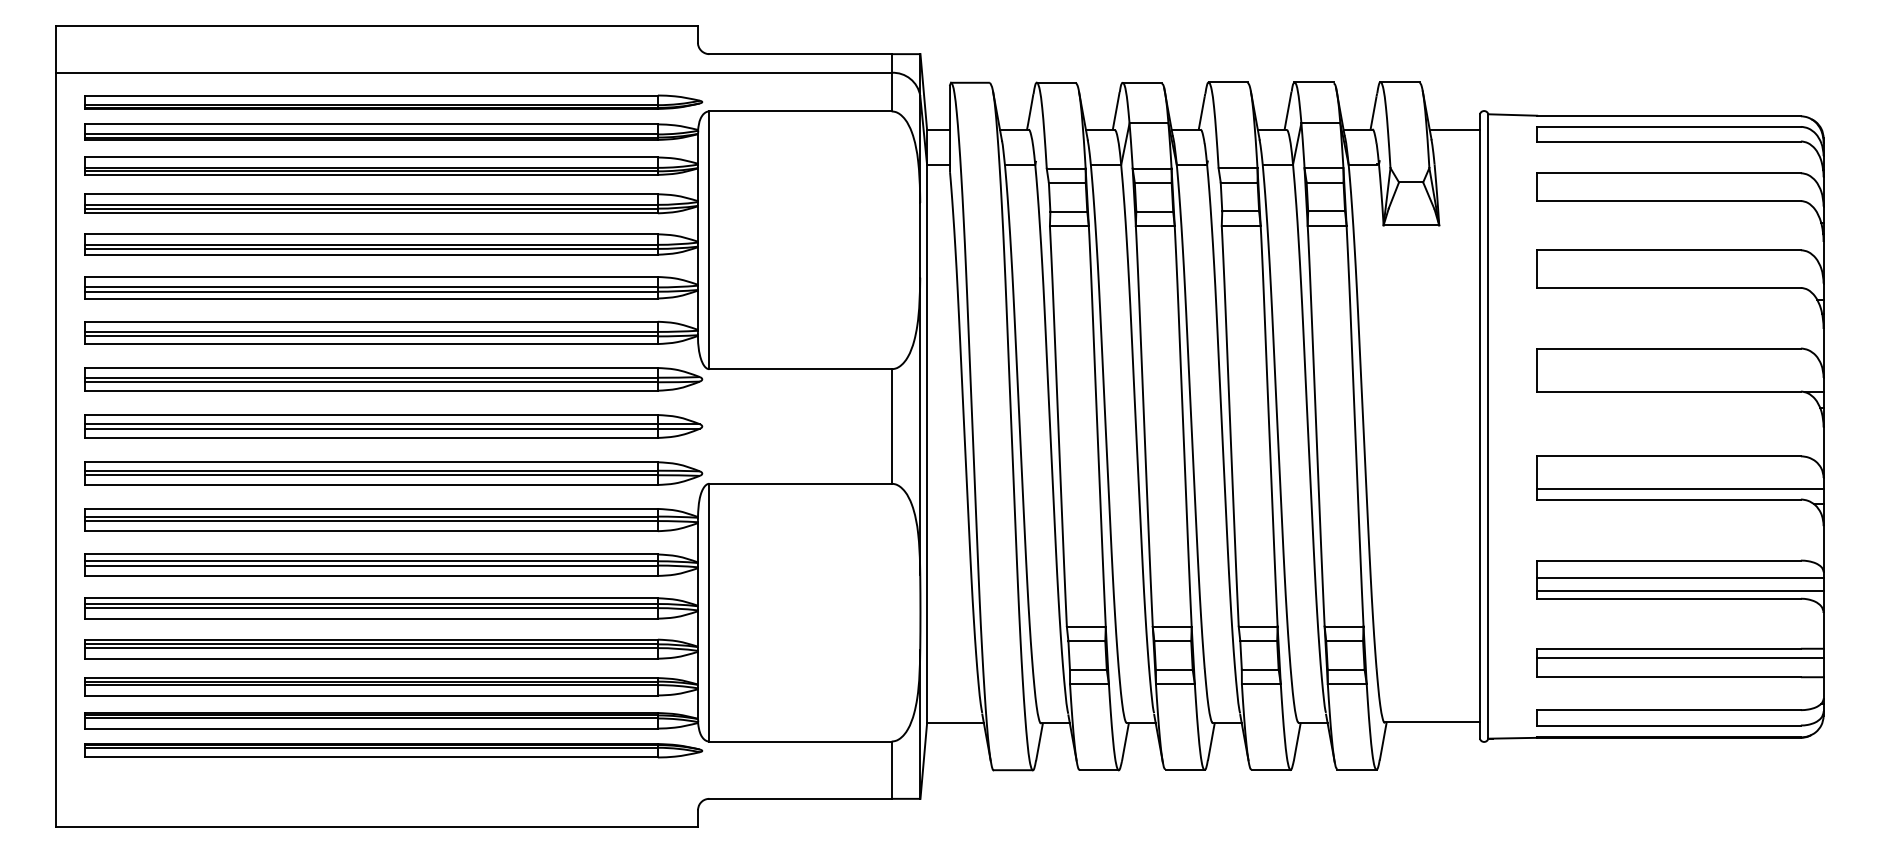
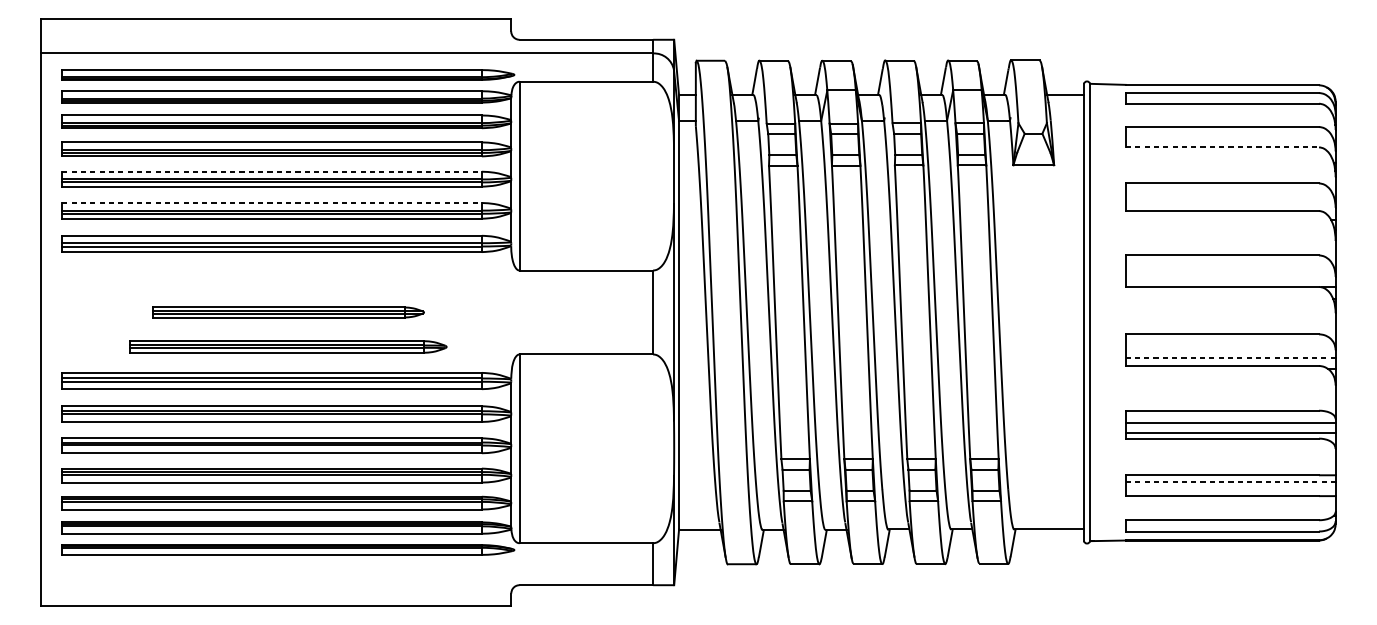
line: (1669, 201) -> (1222, 147), solid -> dashed
line: (371, 234) -> (272, 171), solid -> dashed
line: (371, 276) -> (272, 202), solid -> dashed
part: (393, 379) -> (288, 278), removed
part: (393, 426) -> (288, 312), size x0.6
part: (393, 473) -> (288, 346), size x0.7
line: (1679, 488) -> (1230, 357), solid -> dashed
line: (1680, 657) -> (1230, 481), solid -> dashed

